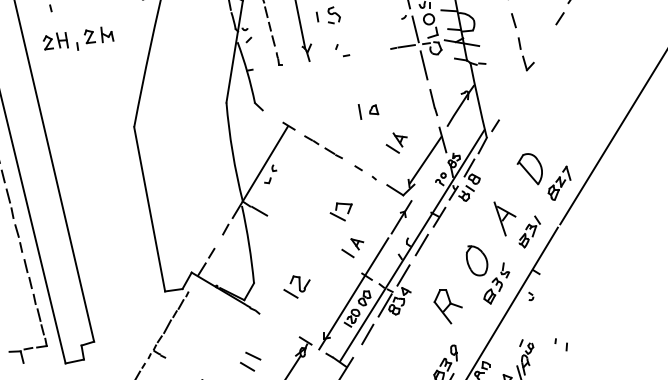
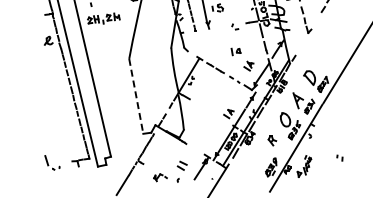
part: (343, 49) -> (235, 26), moved
line: (150, 209) -> (136, 96), solid -> dashed
part: (340, 211) -> (223, 97), removed
part: (297, 286) -> (203, 131), removed
part: (448, 306) -> (272, 140), size x0.6
part: (560, 343) -> (339, 157), moved

